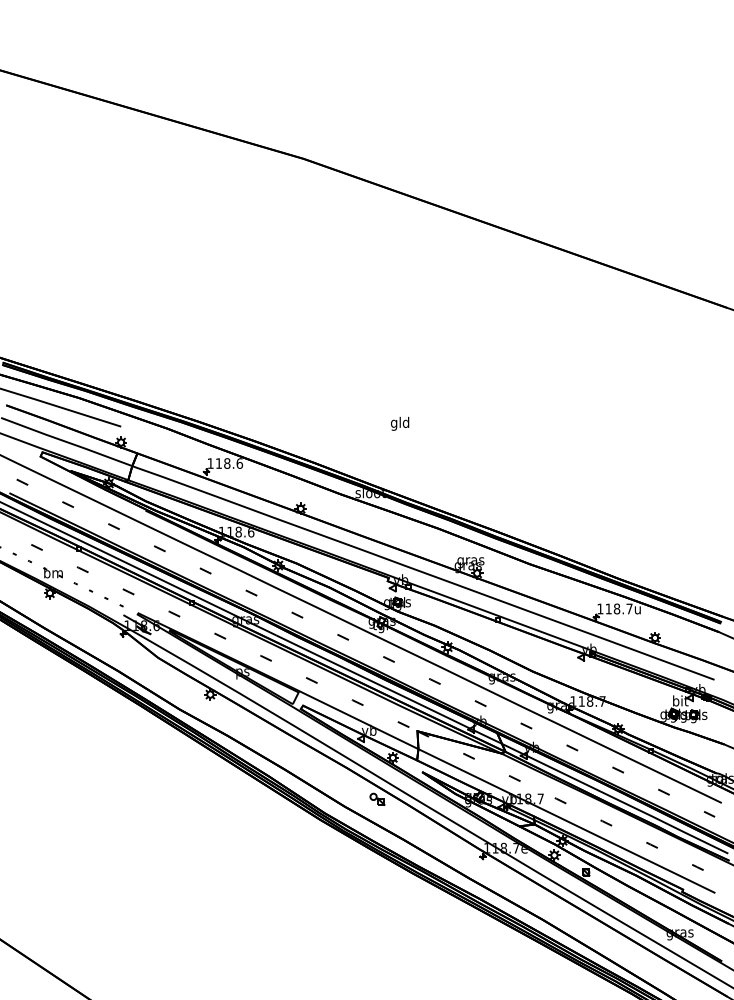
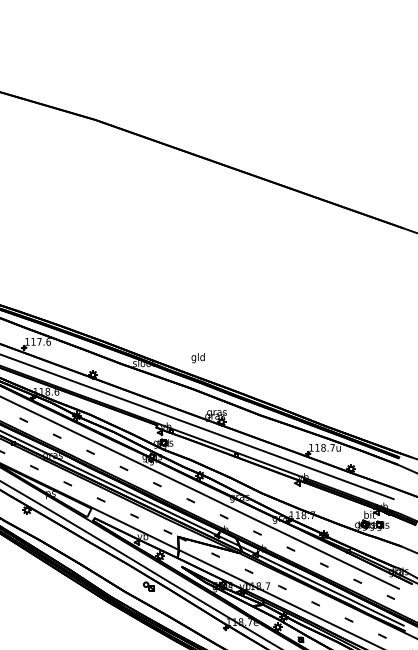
text: (400, 423) -> (198, 357), moved
text: (227, 463) -> (39, 341), 118.6 -> 117.6

